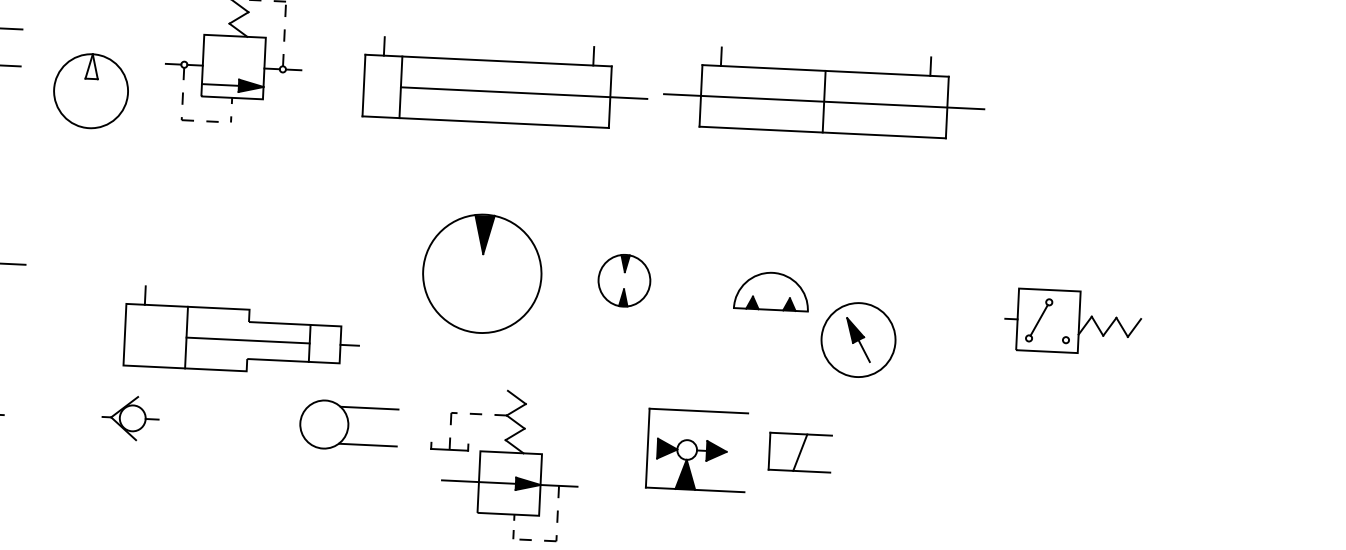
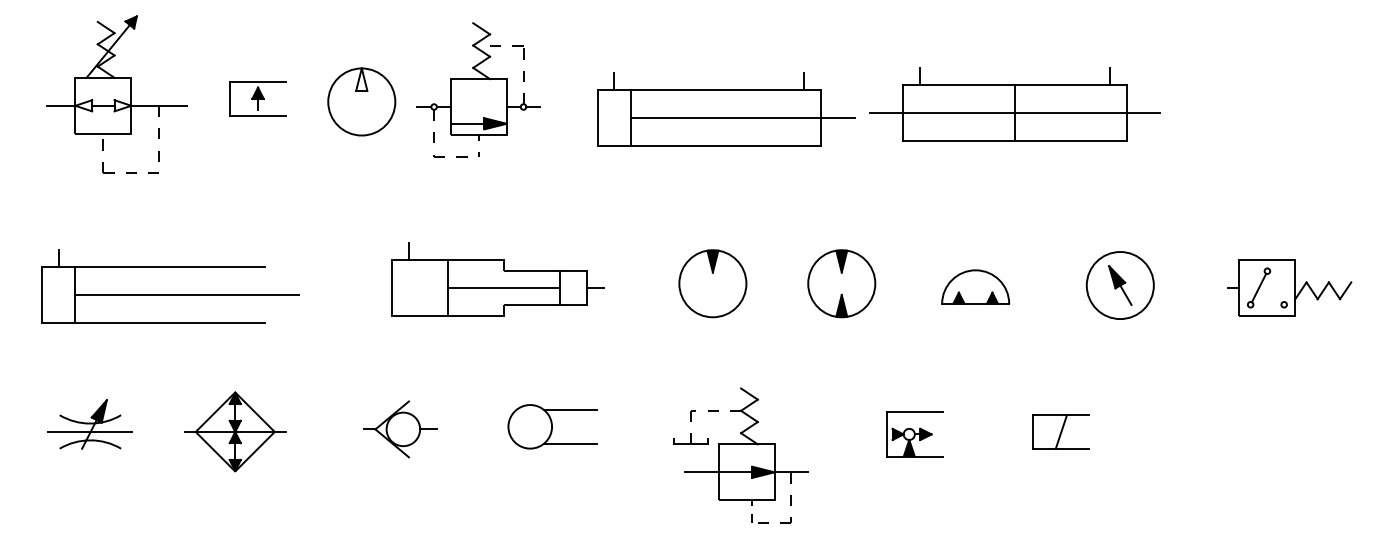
part: (90, 90) -> (361, 101), moved
part: (481, 273) -> (712, 283), size x0.62
part: (624, 280) -> (841, 283), size x1.43
part: (1072, 321) -> (1289, 287), moved
part: (241, 330) -> (497, 279), moved
part: (857, 339) -> (1119, 285), moved
part: (130, 418) -> (400, 429), size x1.43
part: (348, 425) -> (552, 426), moved
part: (696, 450) -> (914, 434), size x0.62
part: (799, 452) -> (1060, 431), moved

